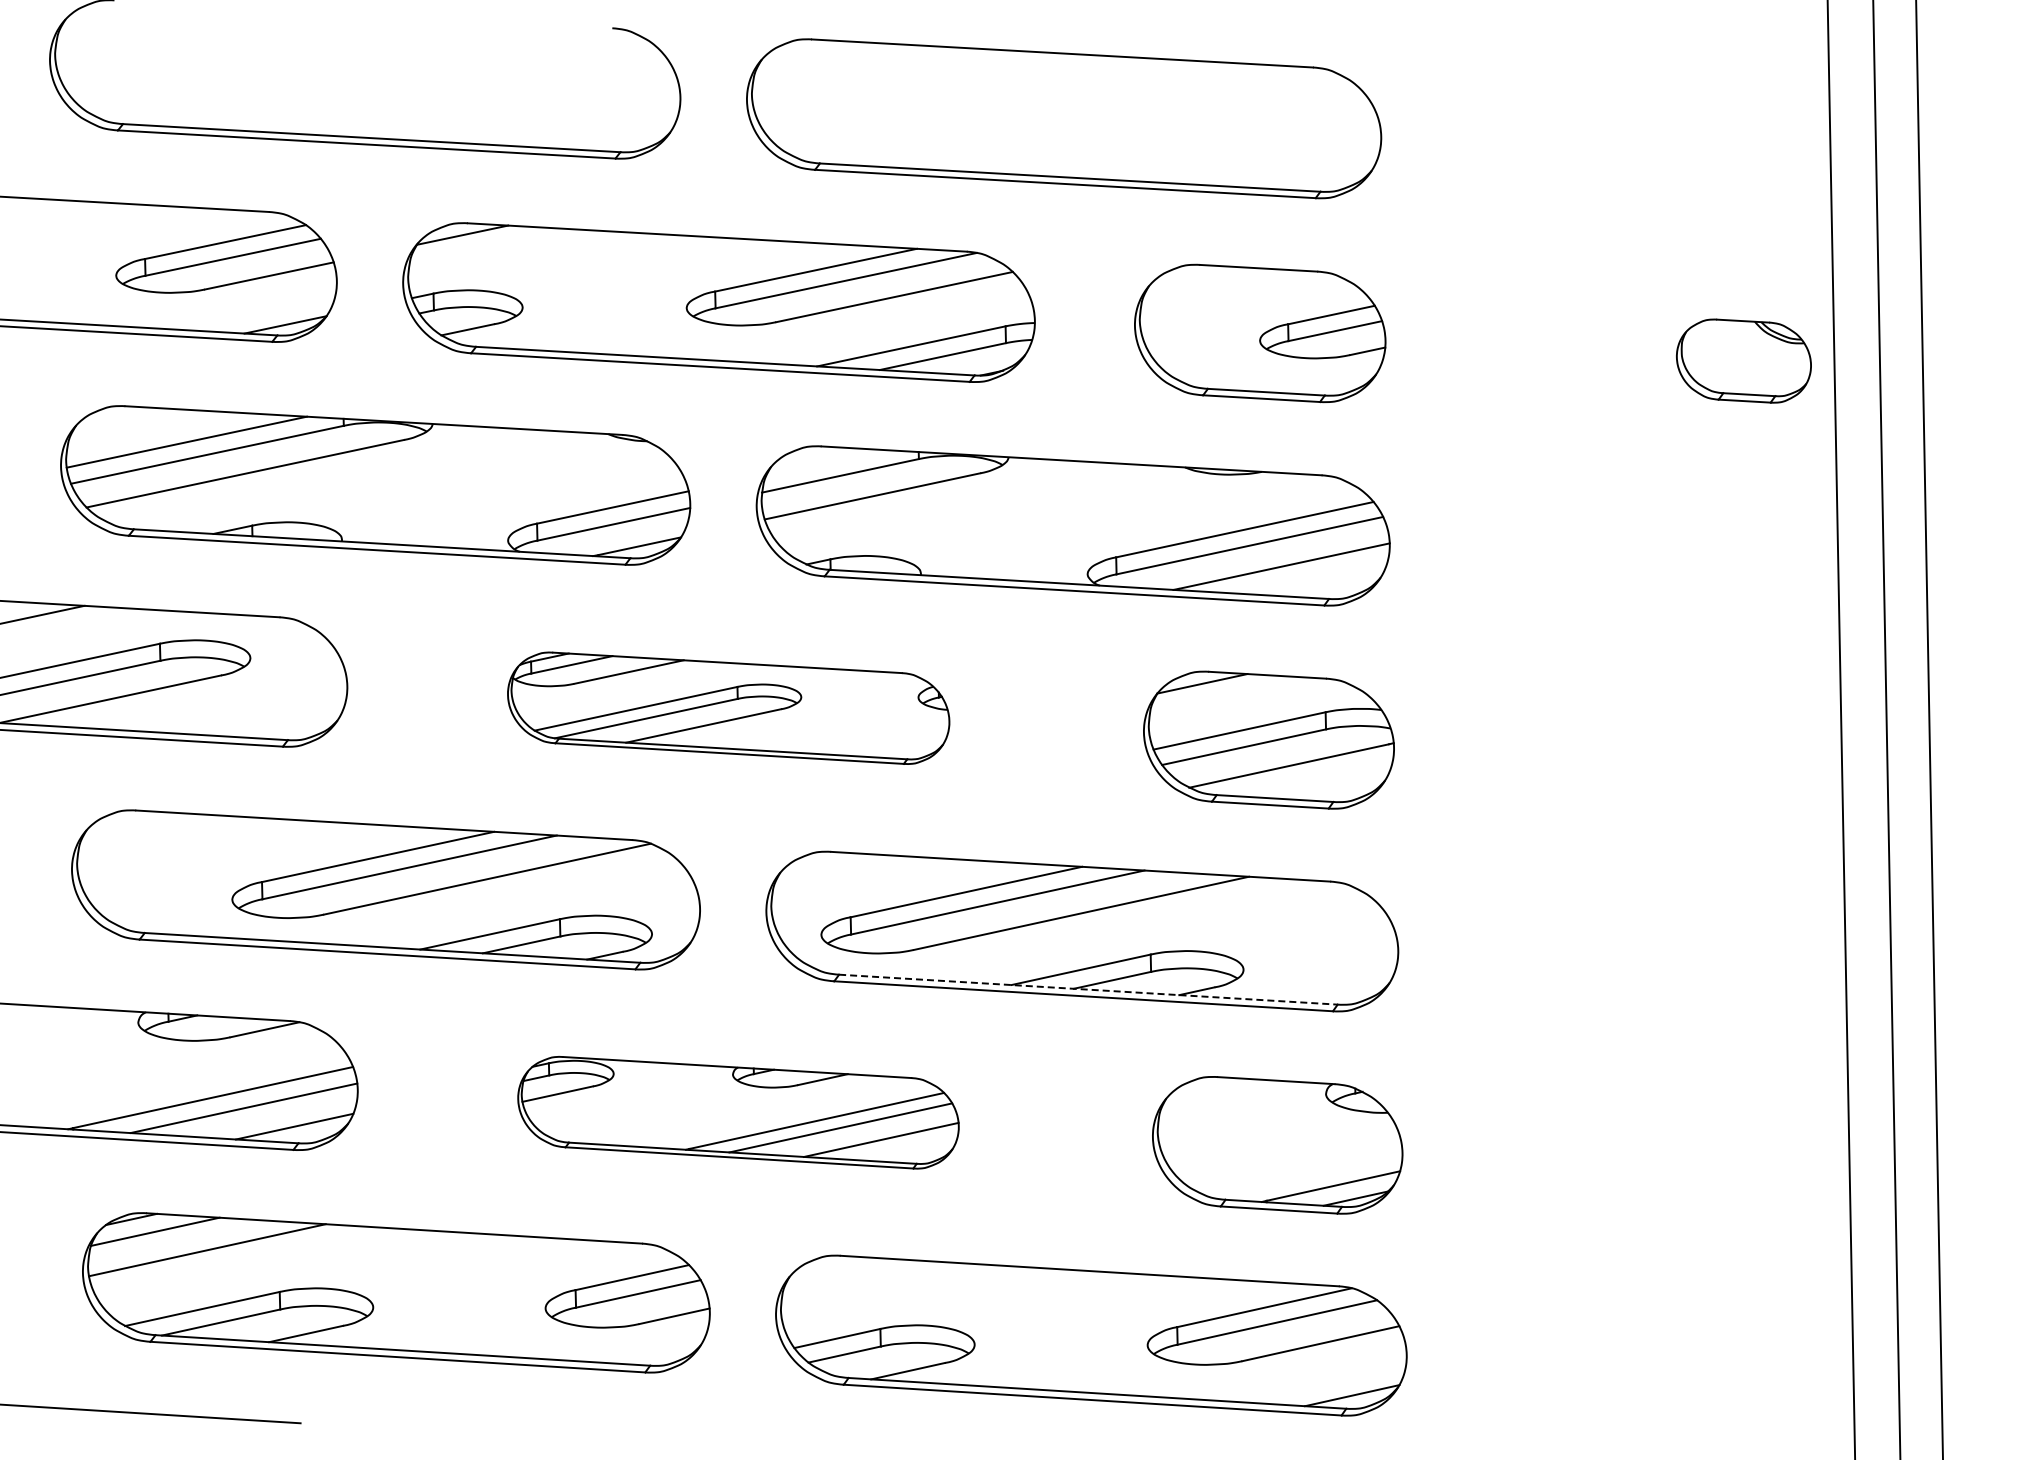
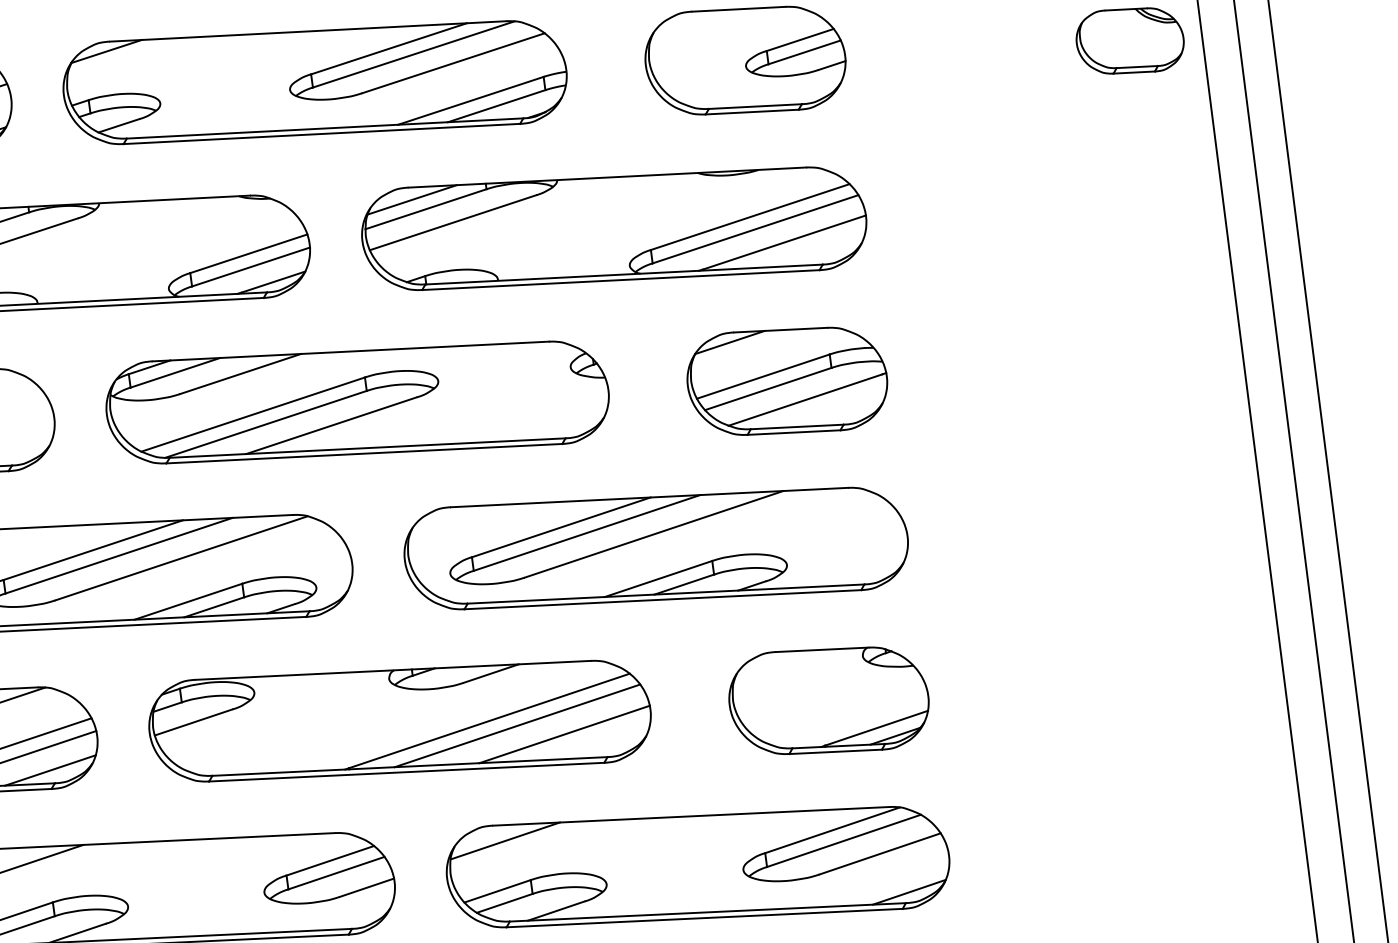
line: (824, 461) -> (412, 199), added
part: (728, 707) -> (357, 401), size x1.43
line: (1088, 989) -> (666, 593), dashed -> solid
part: (738, 1112) -> (400, 721), size x1.43
line: (853, 1276) -> (505, 840), added

